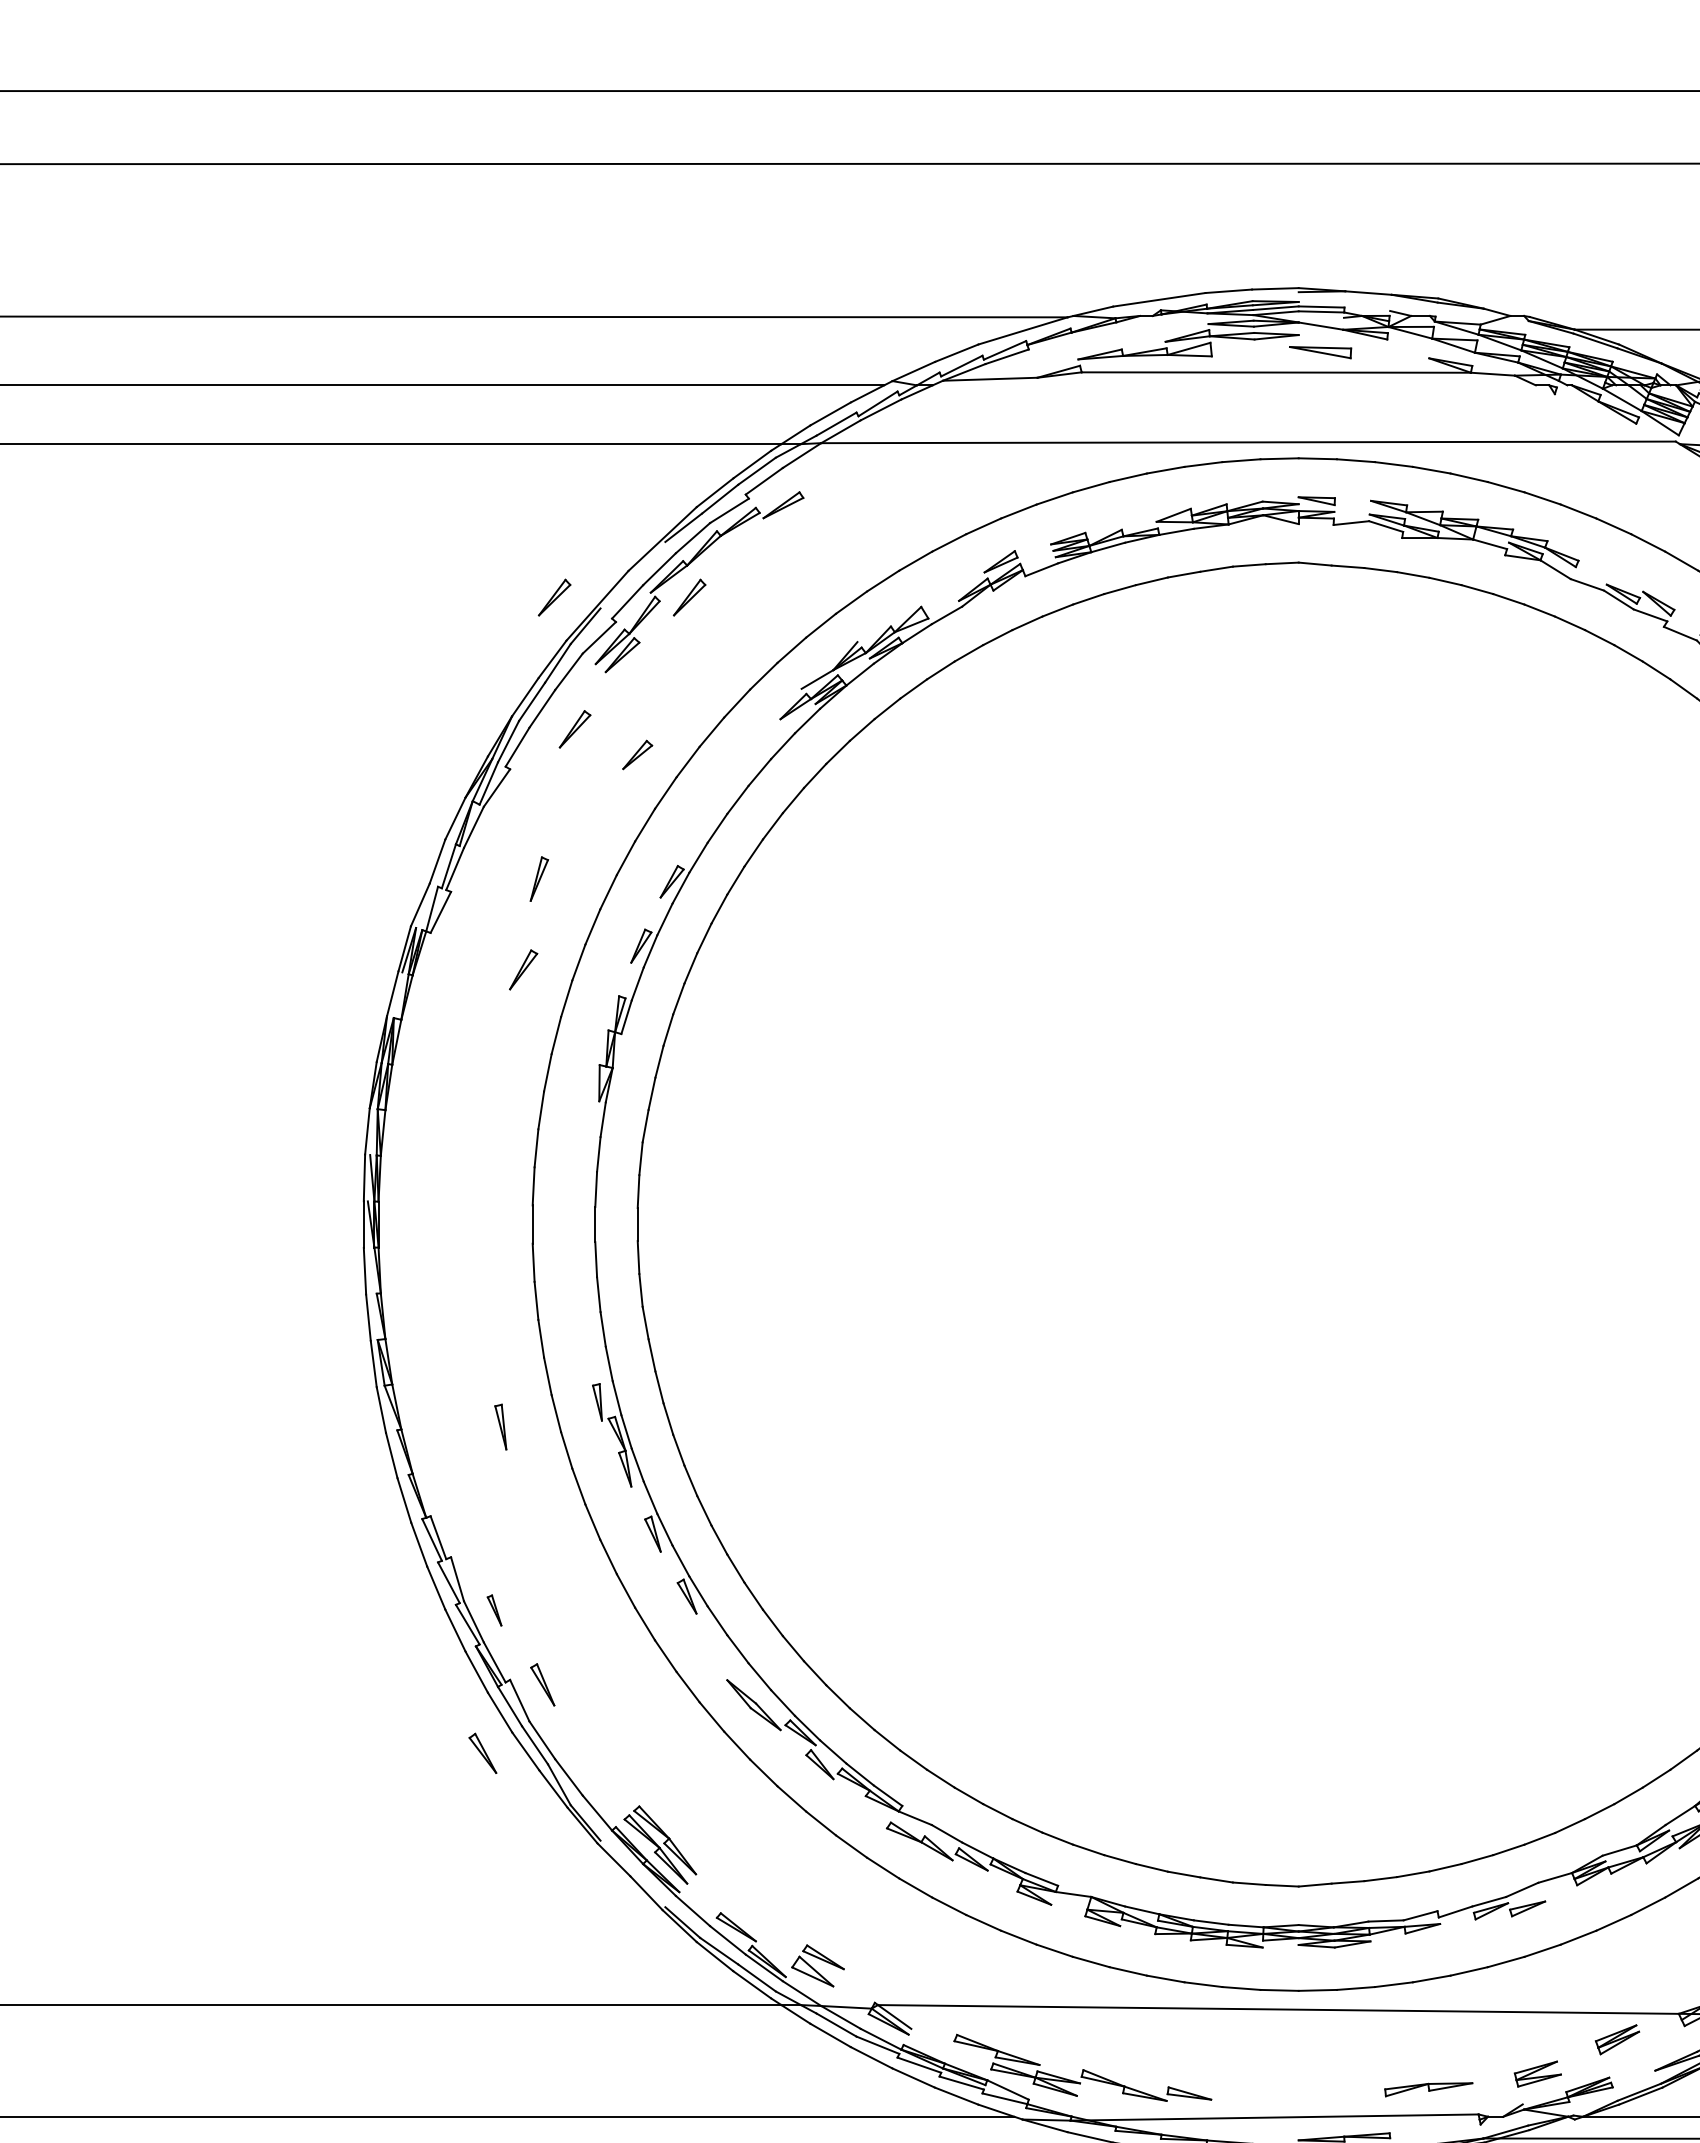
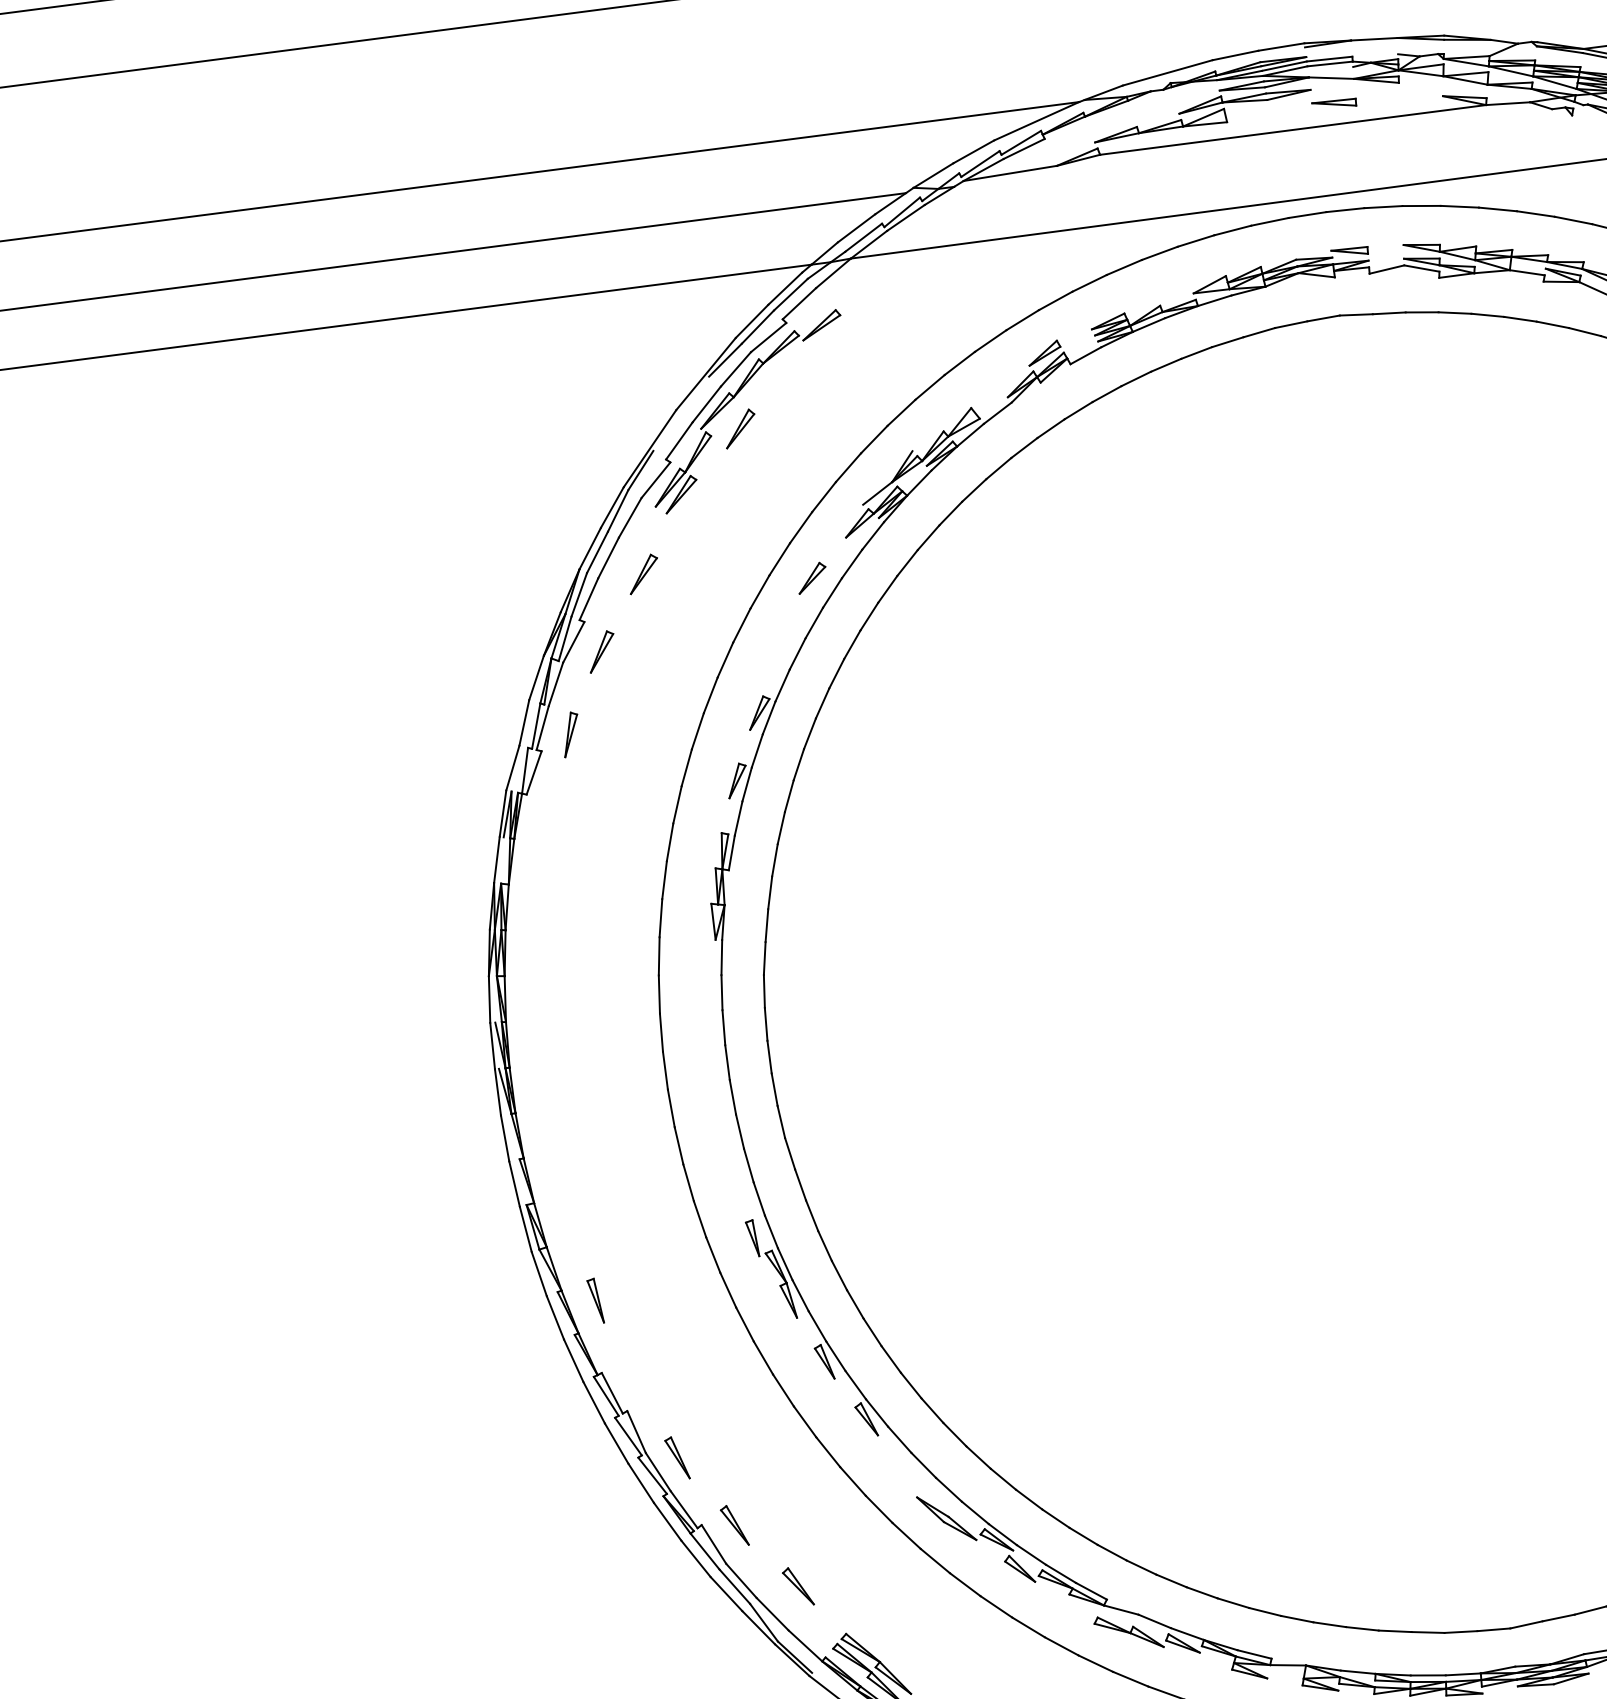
part: (1320, 352) -> (1334, 104), size x0.71
part: (554, 597) -> (606, 445), removed
part: (637, 754) -> (811, 577), moved
part: (539, 878) -> (571, 733), moved
part: (523, 969) -> (601, 651), moved
part: (500, 1426) -> (595, 1300), moved
part: (494, 1610) -> (677, 1458), size x1.43
part: (482, 1752) -> (797, 1585), moved

